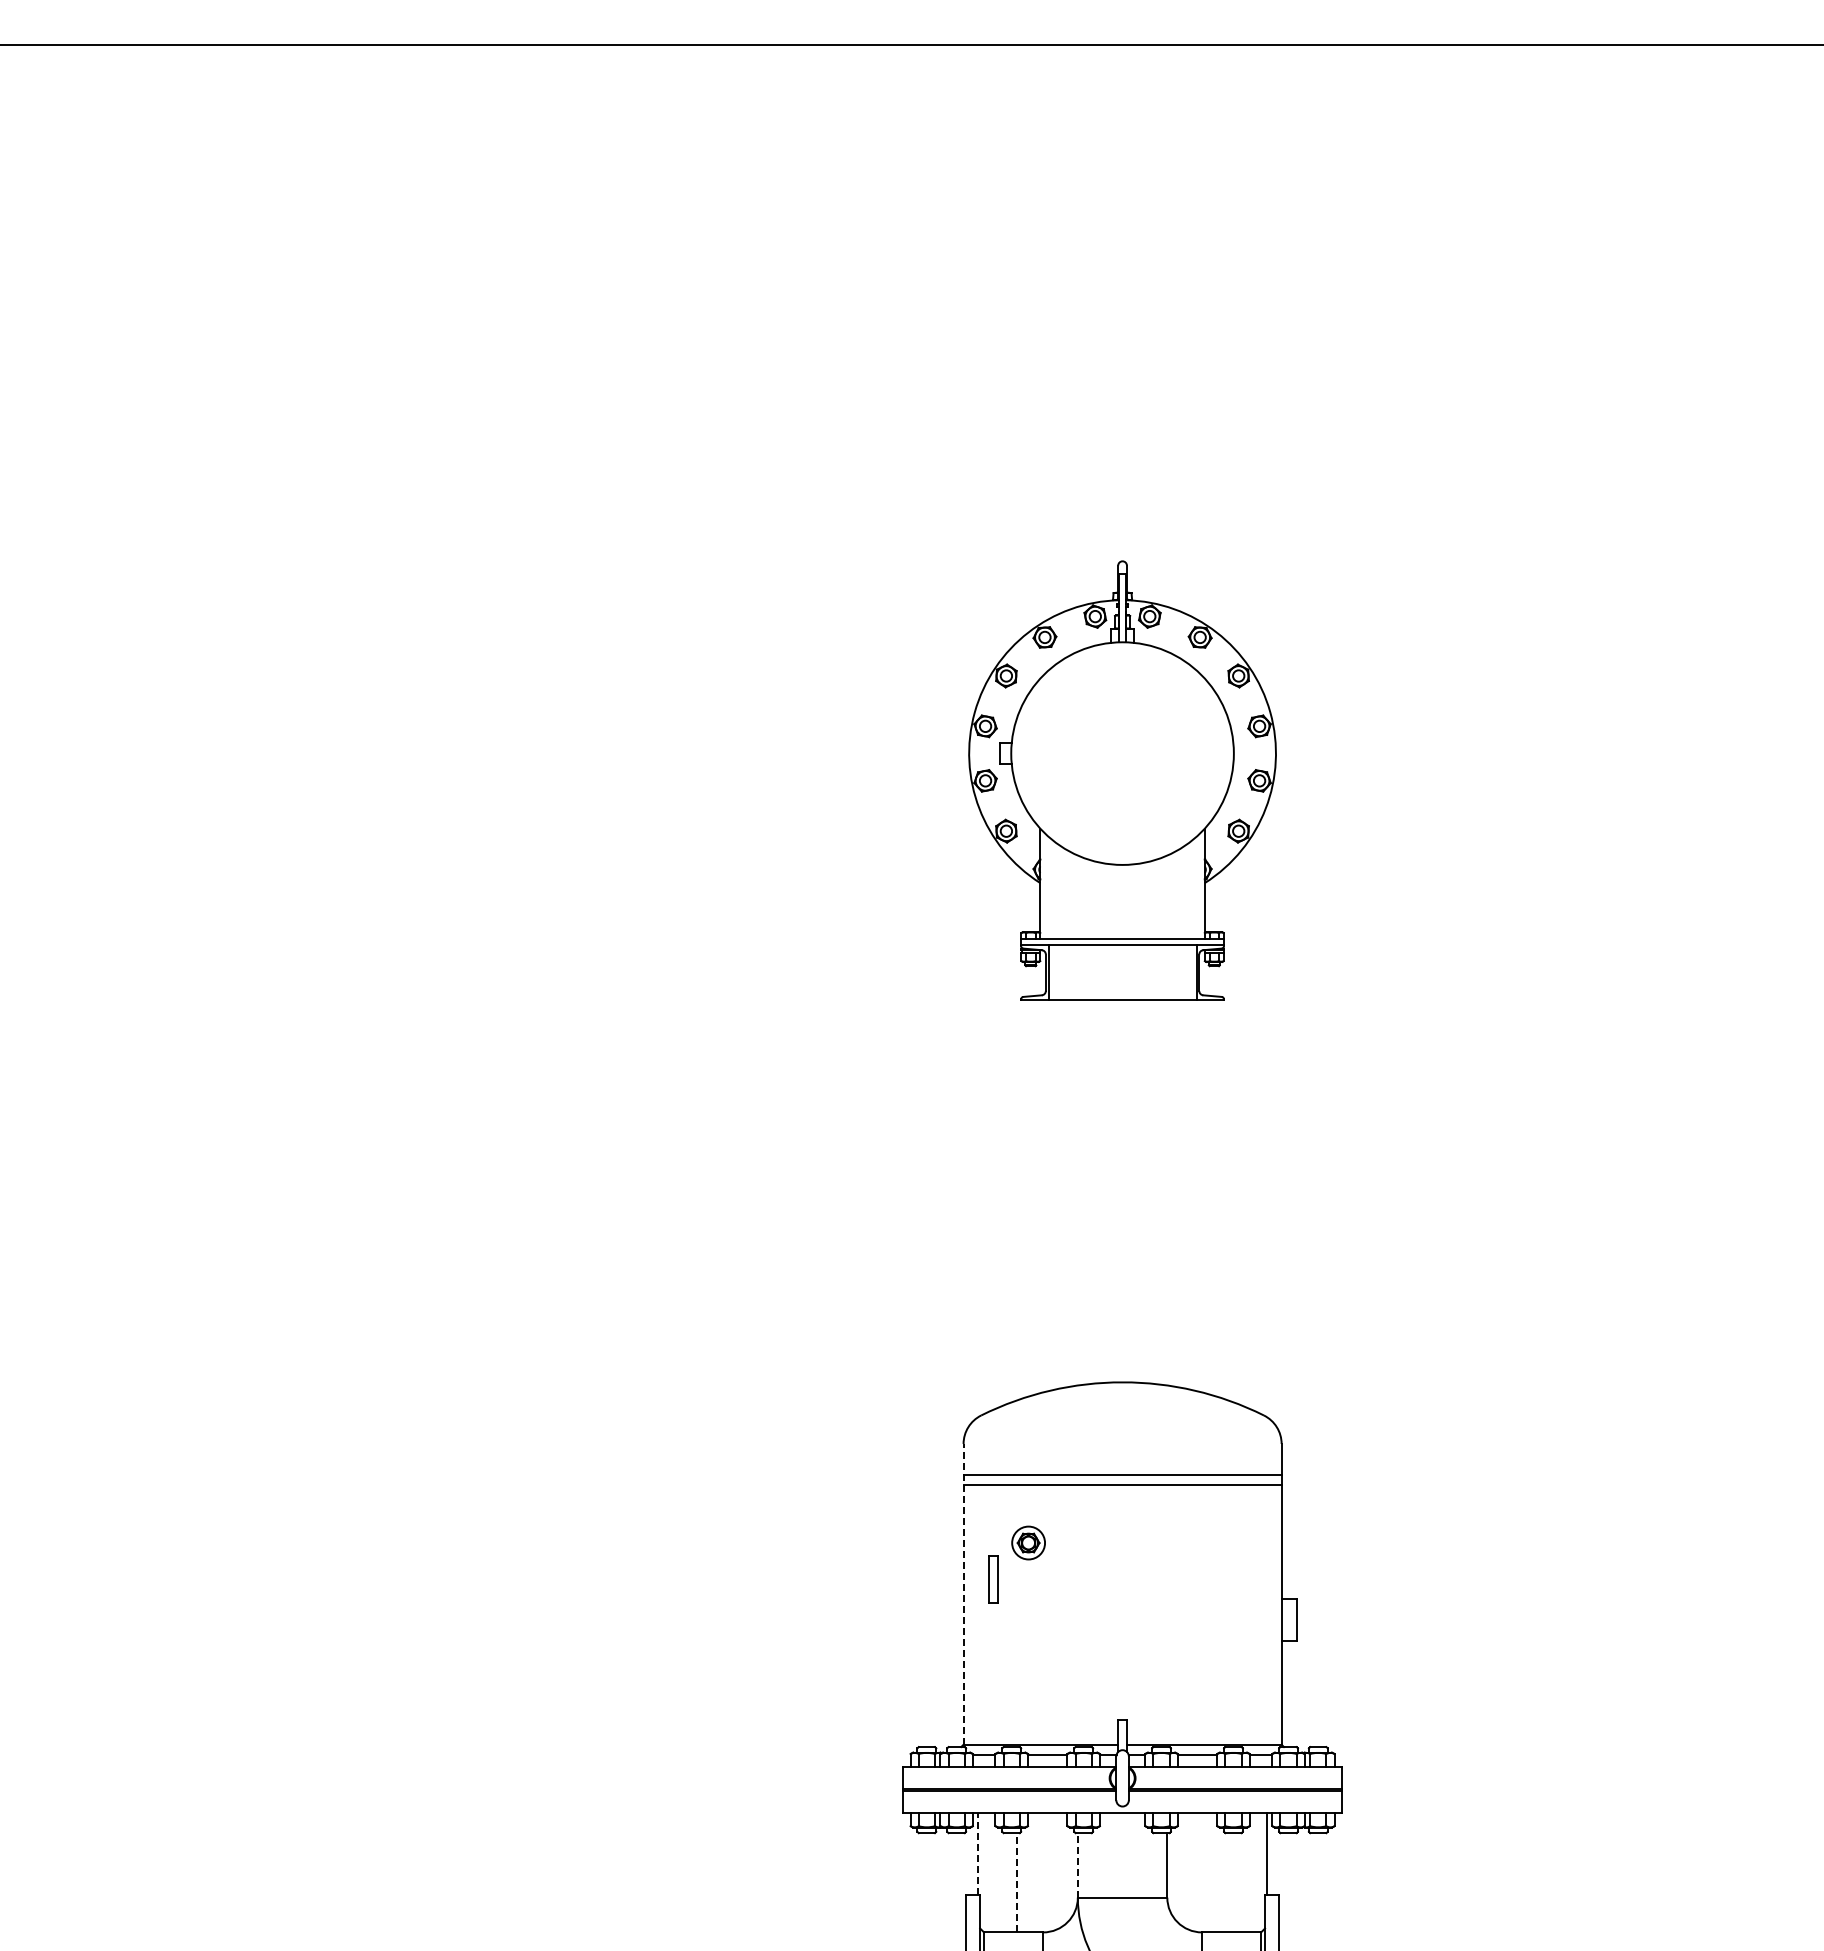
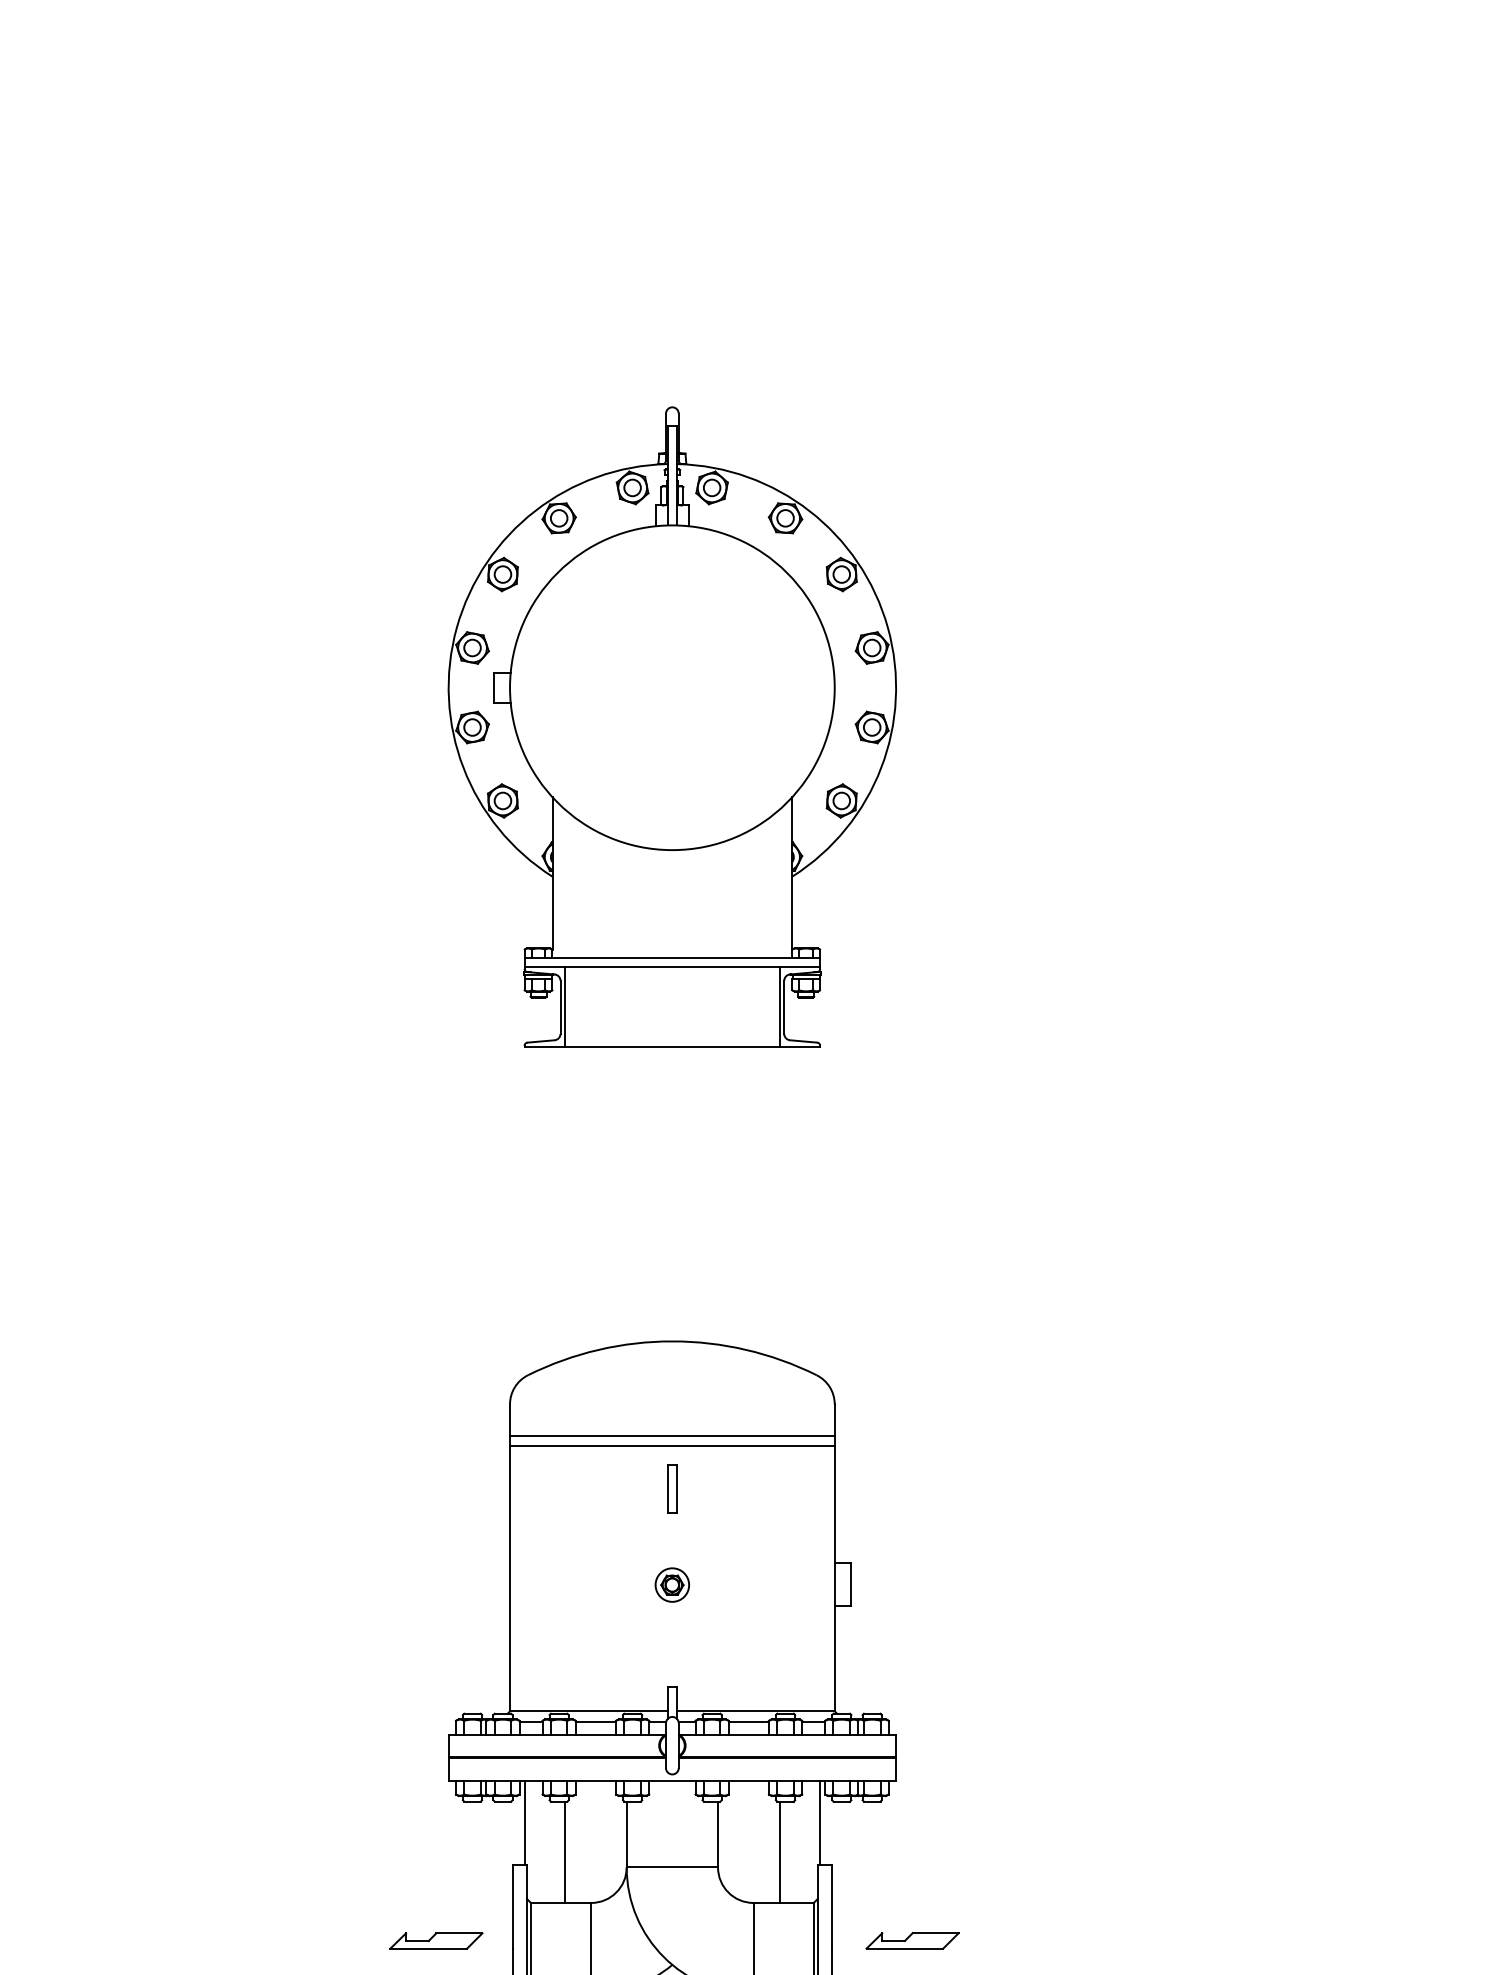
part: (1122, 780) -> (672, 726), size x1.43
part: (1028, 1542) -> (672, 1584), moved
part: (993, 1579) -> (672, 1489), moved
line: (963, 1593) -> (509, 1556), dashed -> solid
line: (977, 1853) -> (524, 1822), dashed -> solid
line: (1077, 1864) -> (626, 1833), dashed -> solid
line: (1016, 1882) -> (564, 1852), dashed -> solid
line: (1228, 1882) -> (780, 1852), added

